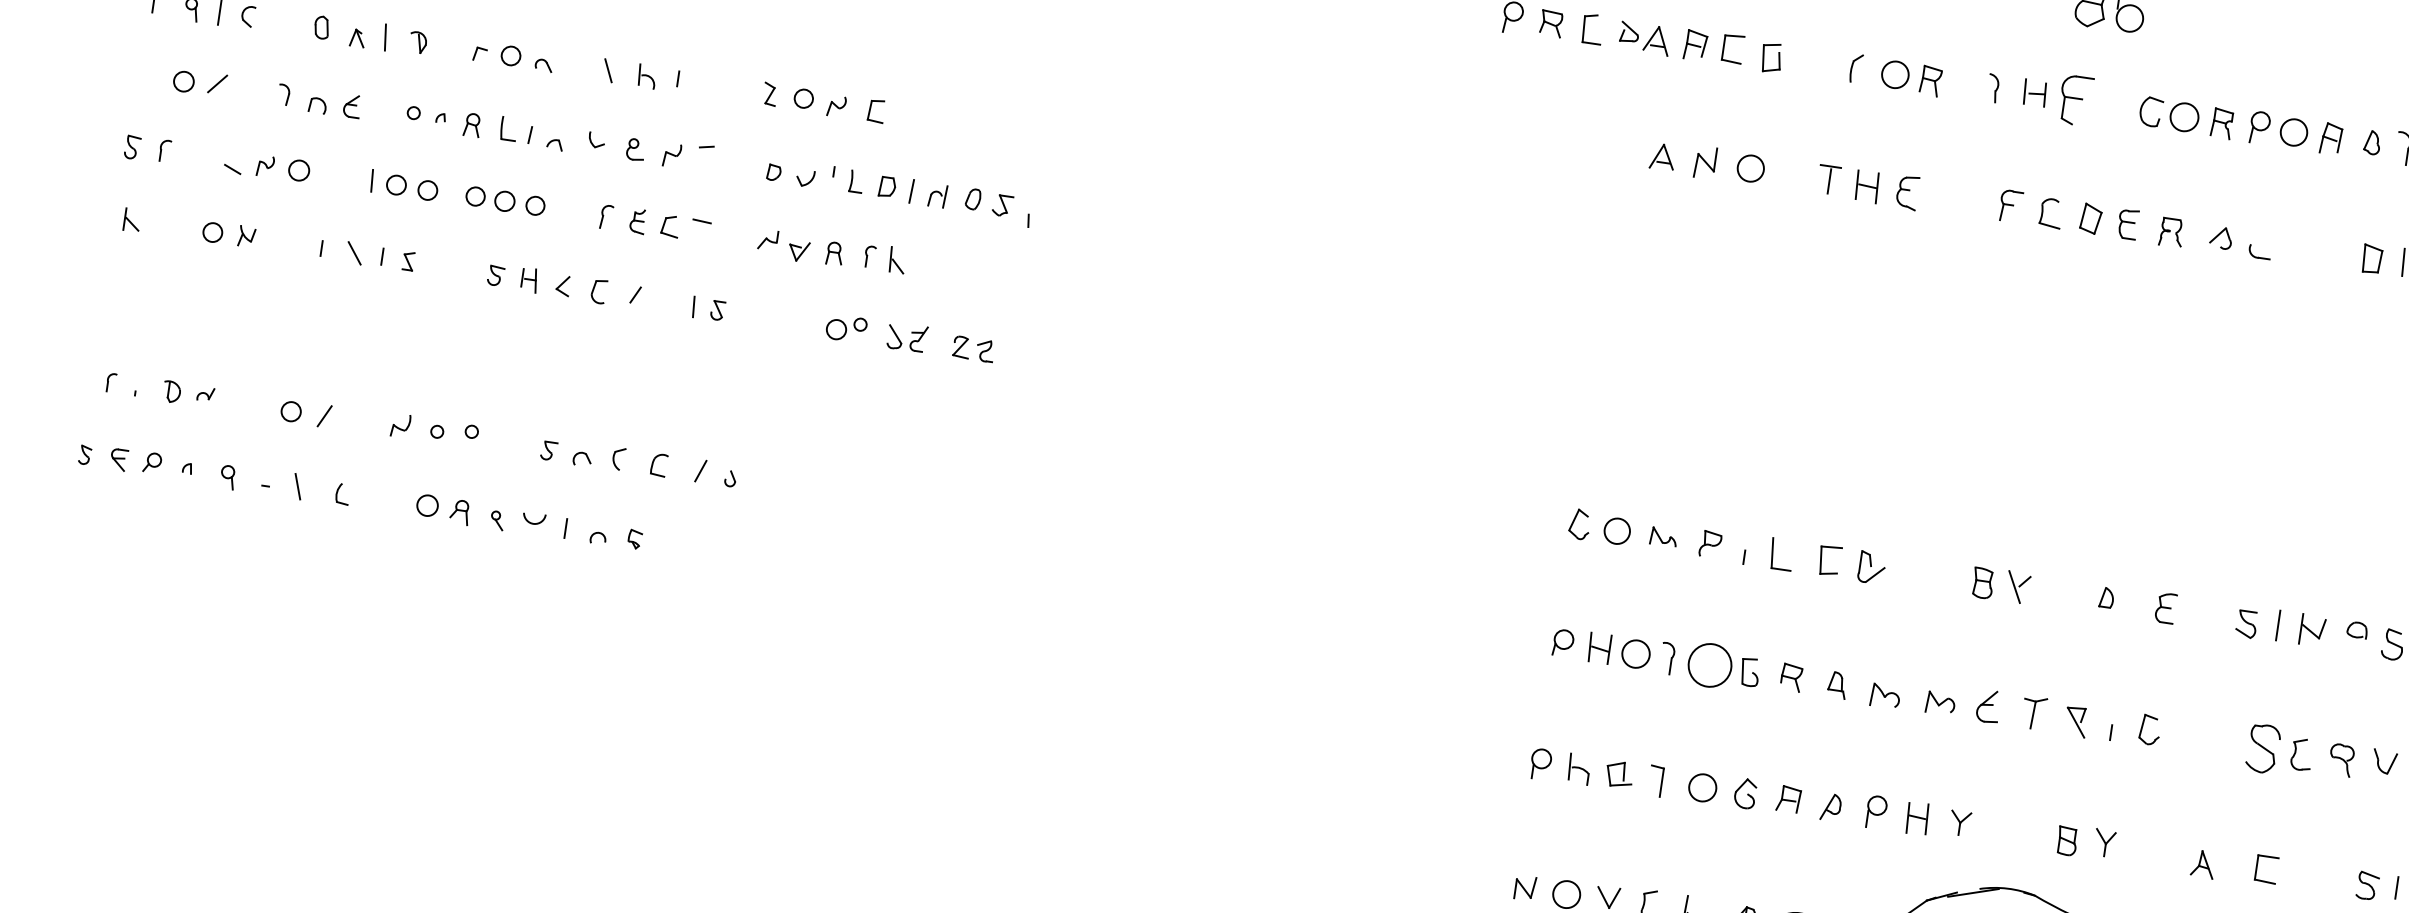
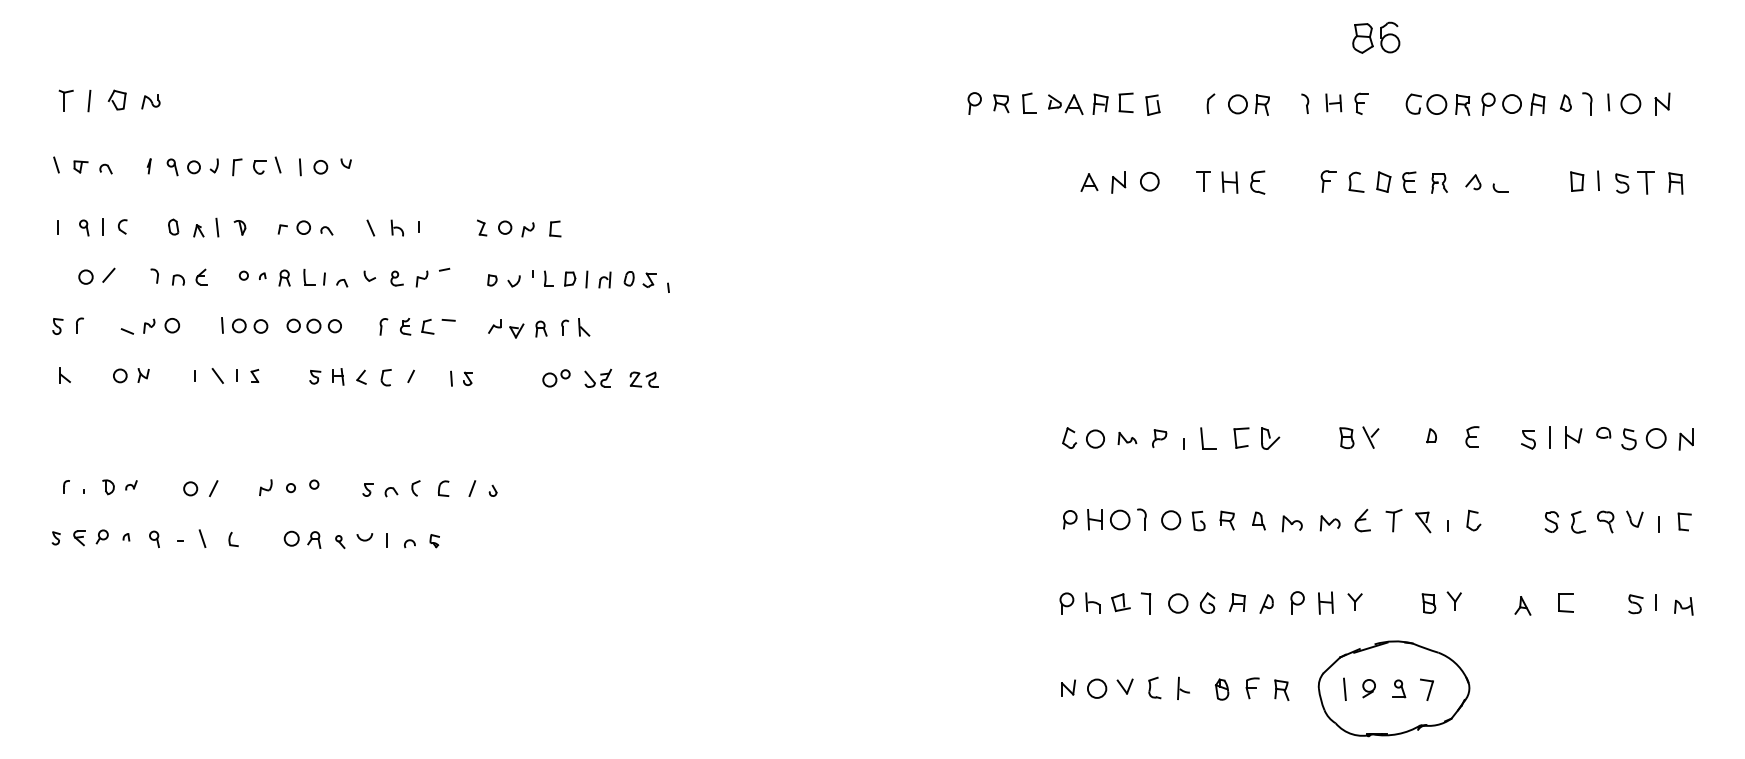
part: (2075, 99) -> (1361, 103), size x0.62
circle: (1710, 665) -> (1171, 520), size x0.62
part: (2262, 747) -> (1551, 521), size x0.62

